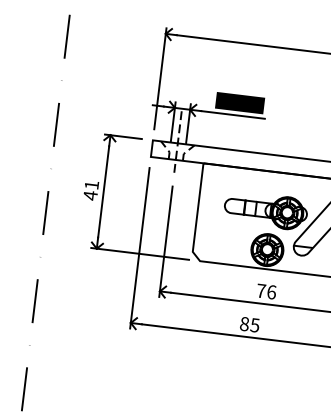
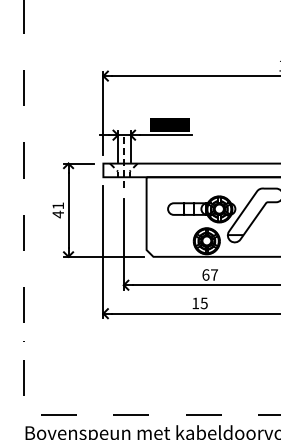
text: (266, 291) -> (210, 274), 76 -> 67
text: (244, 324) -> (195, 303), 85 -> 15

